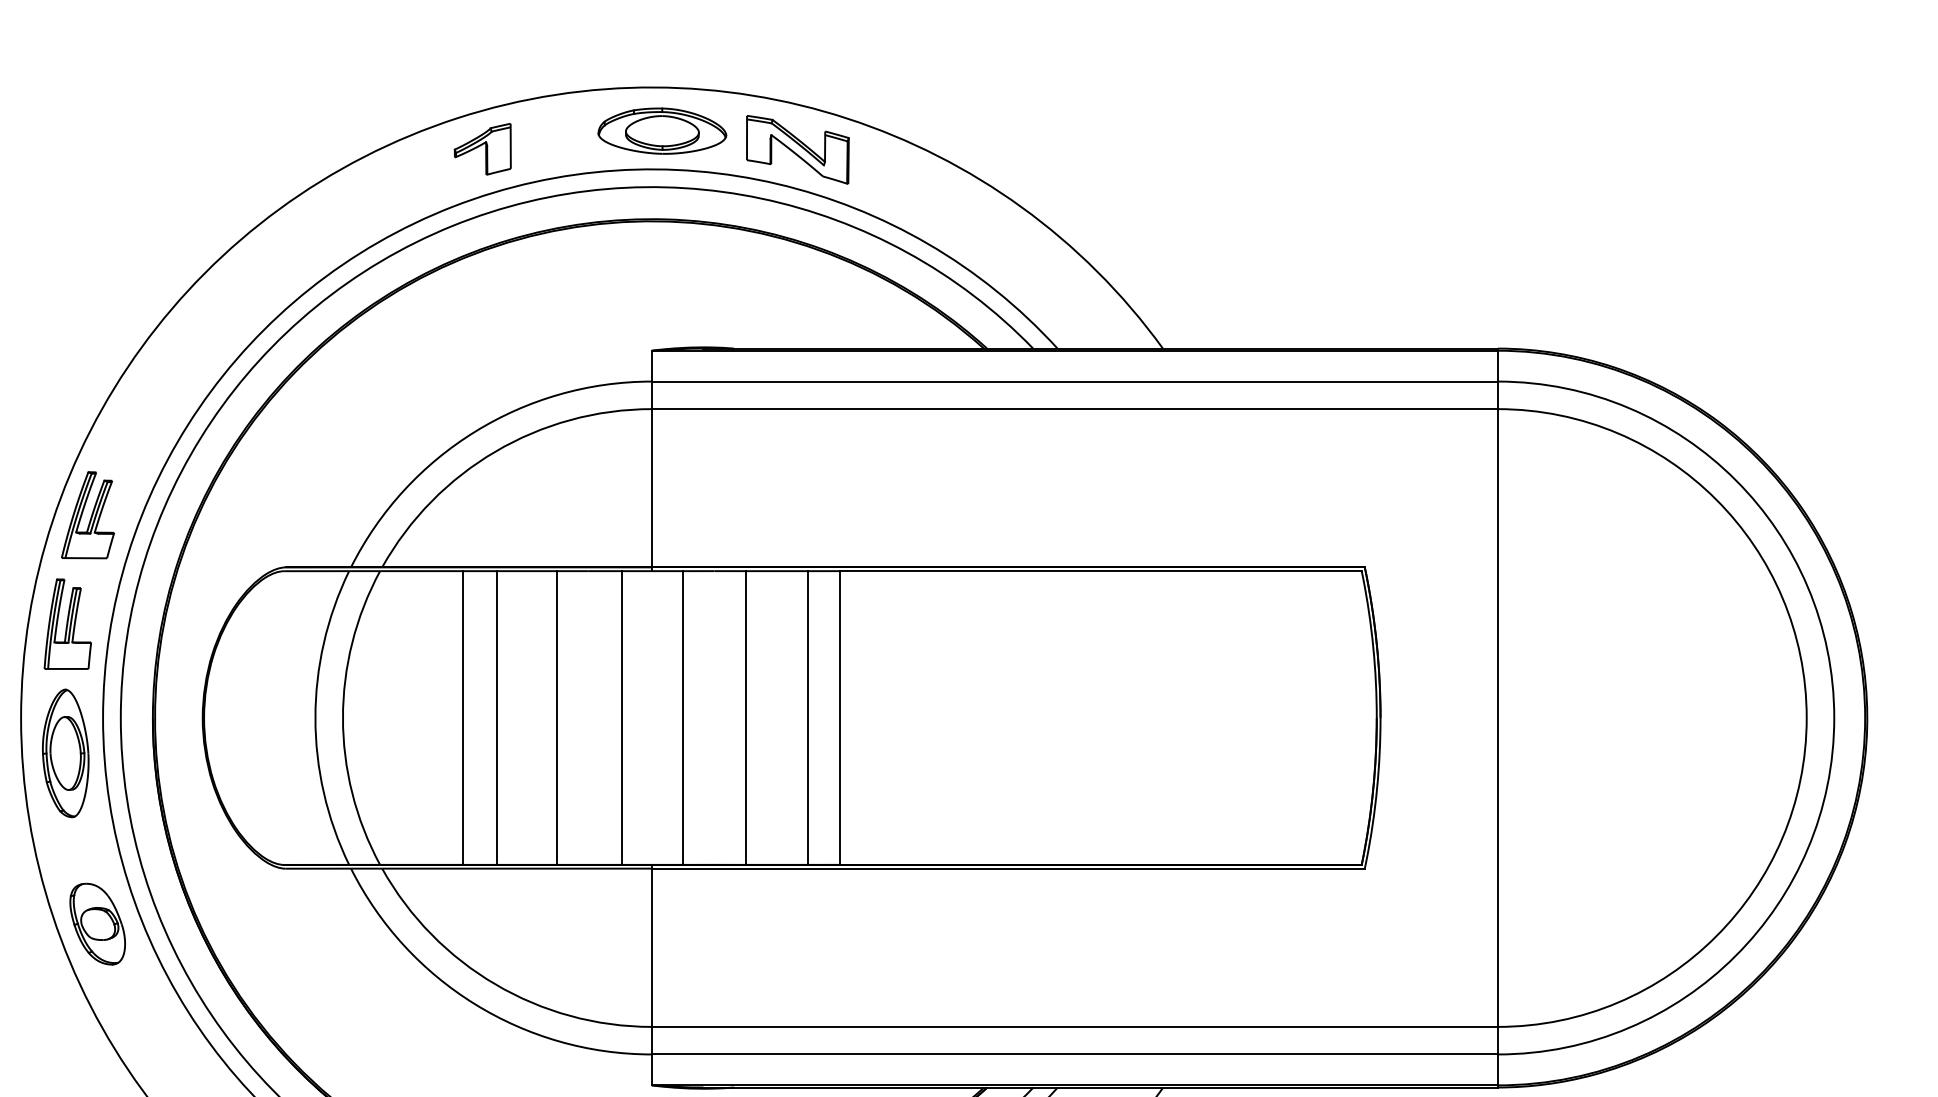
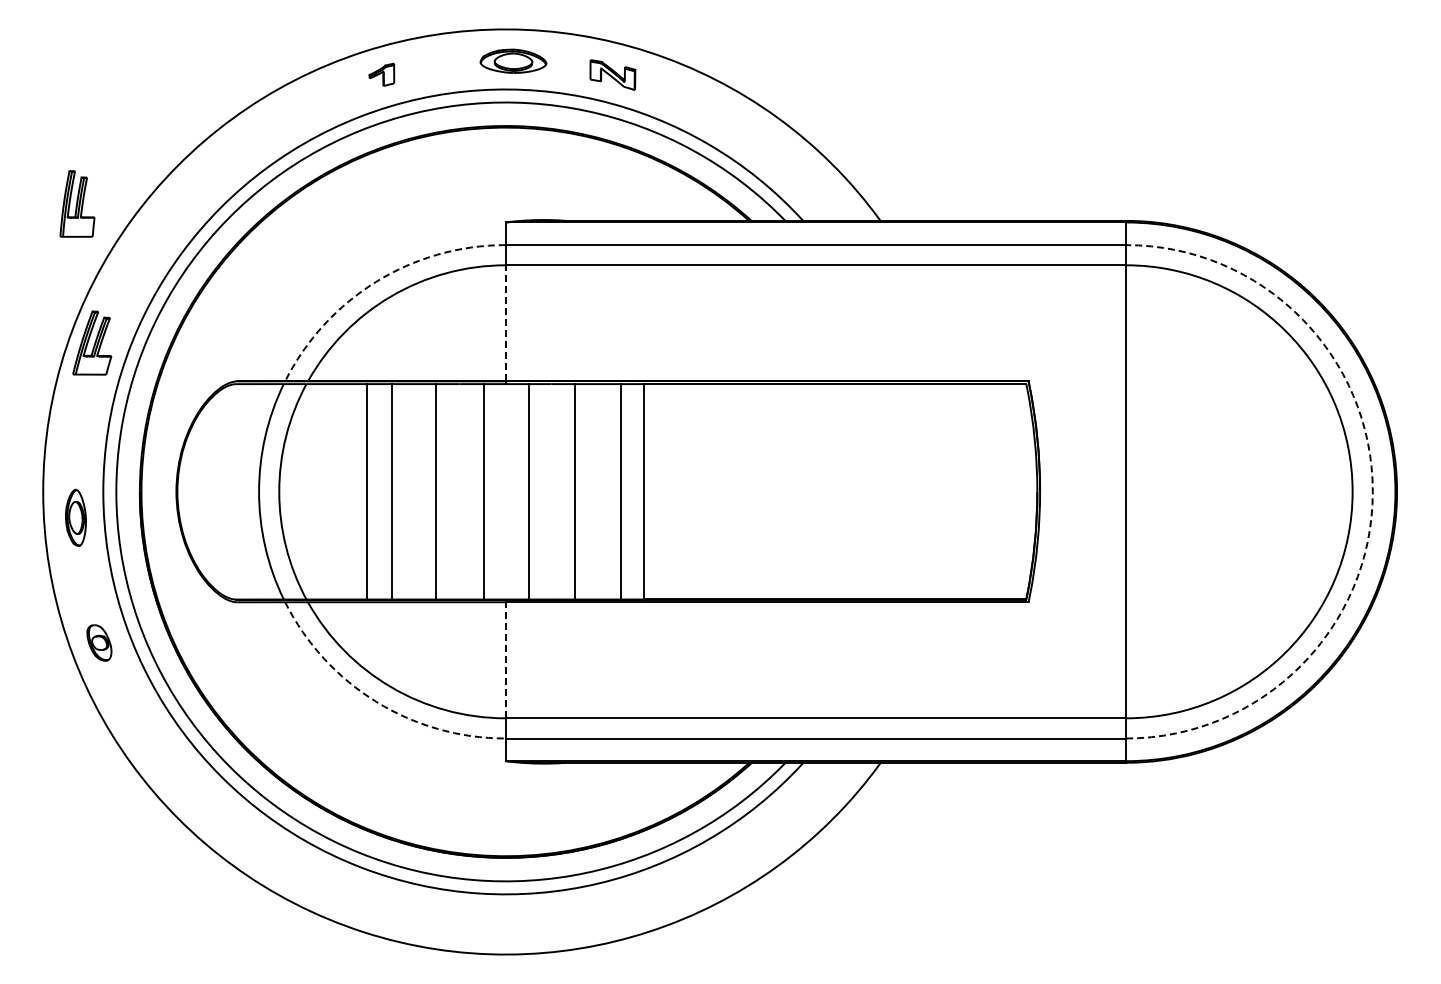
part: (662, 129) -> (513, 60), size x0.7
part: (482, 148) -> (381, 74), size x0.6
part: (797, 148) -> (612, 74), size x0.6
arc: (475, 431) -> (376, 281), solid -> dashed
line: (651, 487) -> (505, 322), solid -> dashed
part: (67, 623) -> (77, 203), moved
arc: (1833, 717) -> (1372, 491), solid -> dashed
part: (65, 753) -> (75, 517), size x0.6
part: (97, 923) -> (99, 642), size x0.6
line: (651, 946) -> (505, 659), solid -> dashed
arc: (475, 1003) -> (376, 701), solid -> dashed

